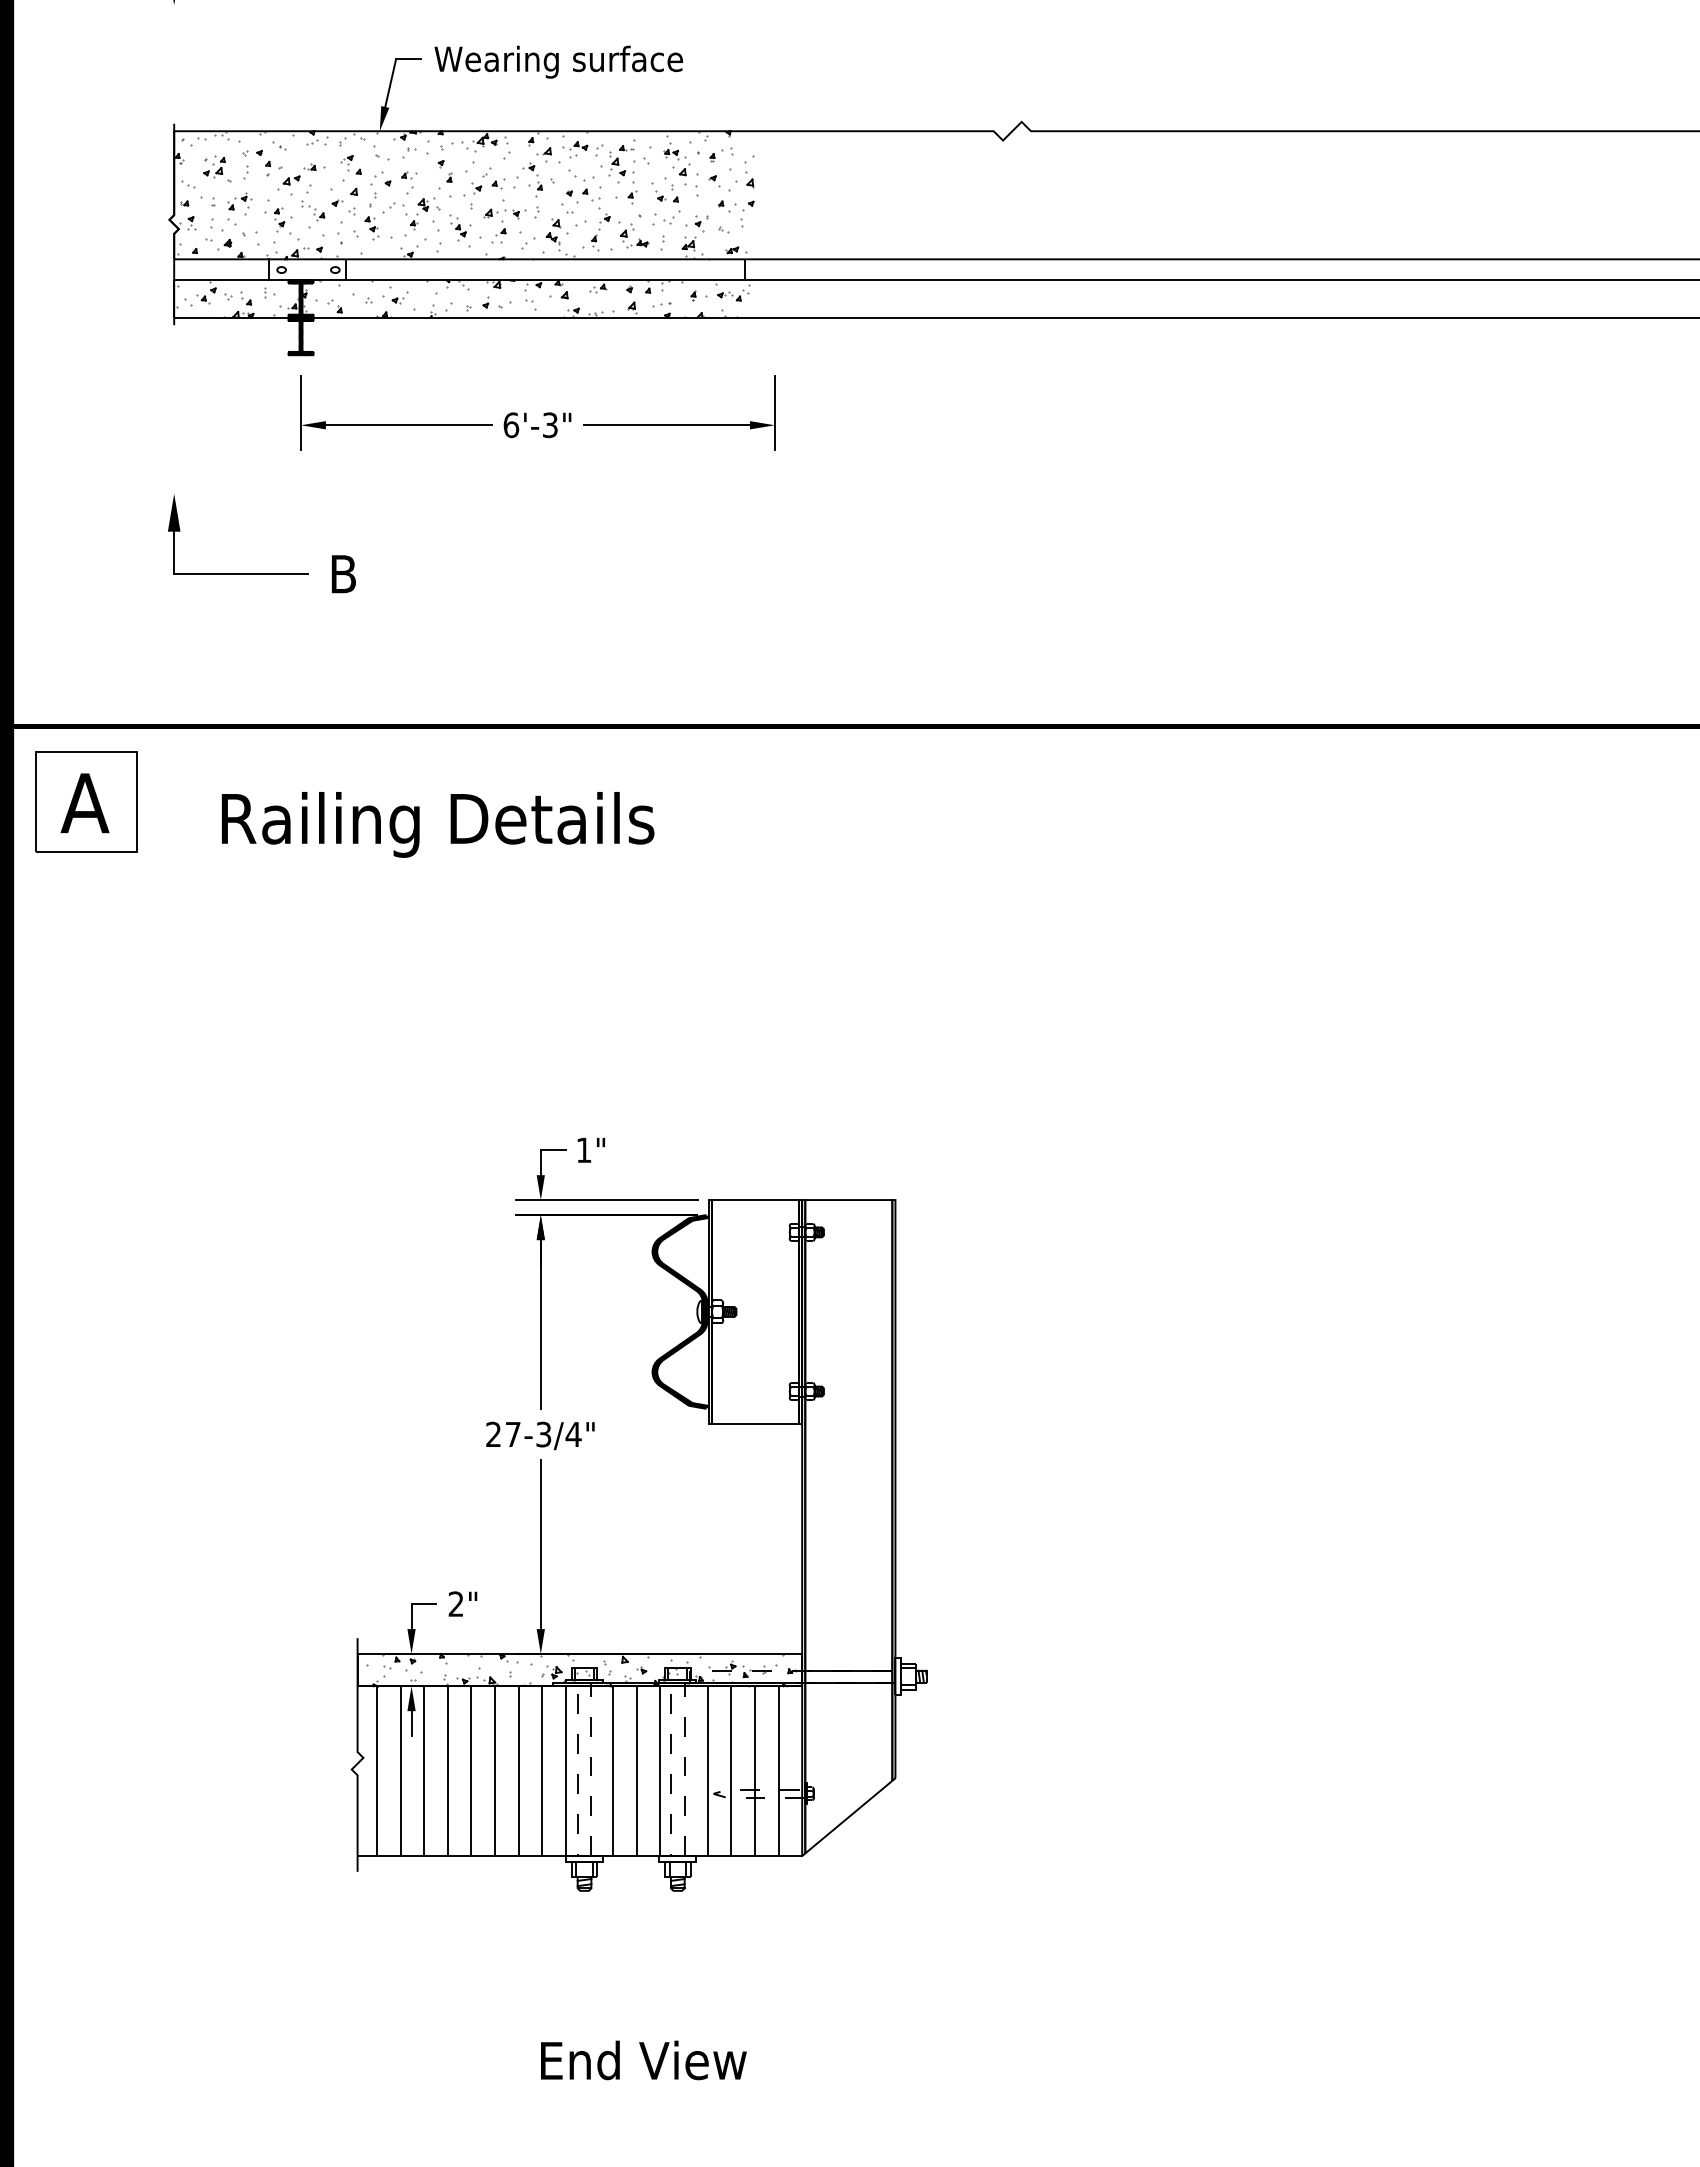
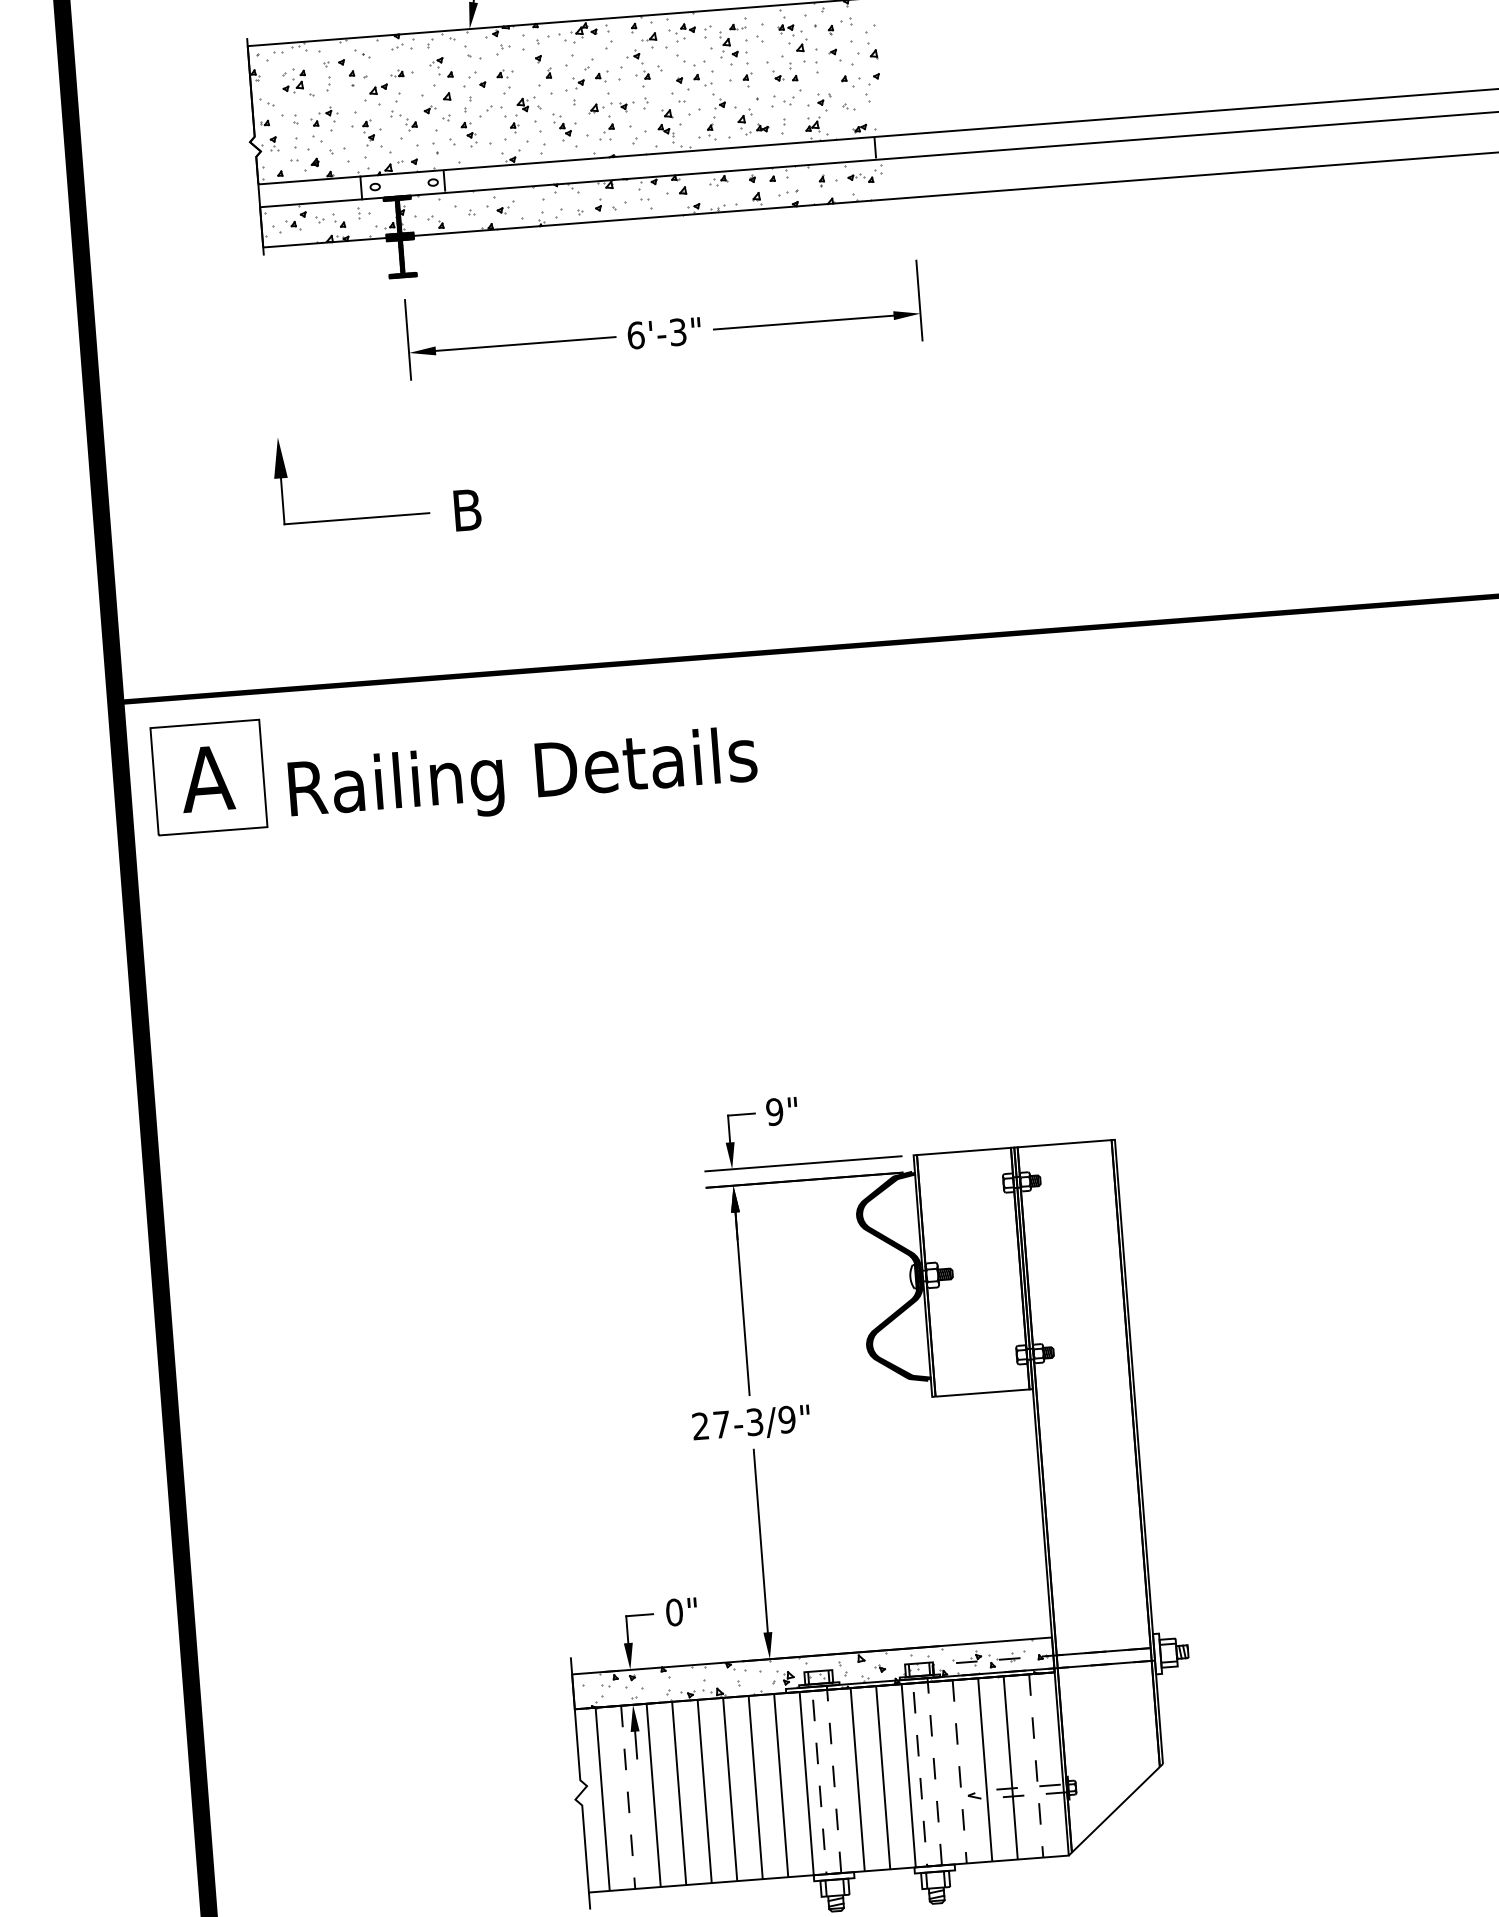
text: (438, 824) -> (523, 777), moved
text: (583, 1150) -> (774, 1112), 1" -> 9"
text: (573, 1434) -> (786, 1419), 27-3/4" -> 27-3/9"
text: (455, 1604) -> (673, 1612), 2" -> 0"
line: (400, 1771) -> (628, 1797), solid -> dashed
line: (707, 1771) -> (959, 1772), solid -> dashed
line: (778, 1771) -> (1036, 1766), solid -> dashed

